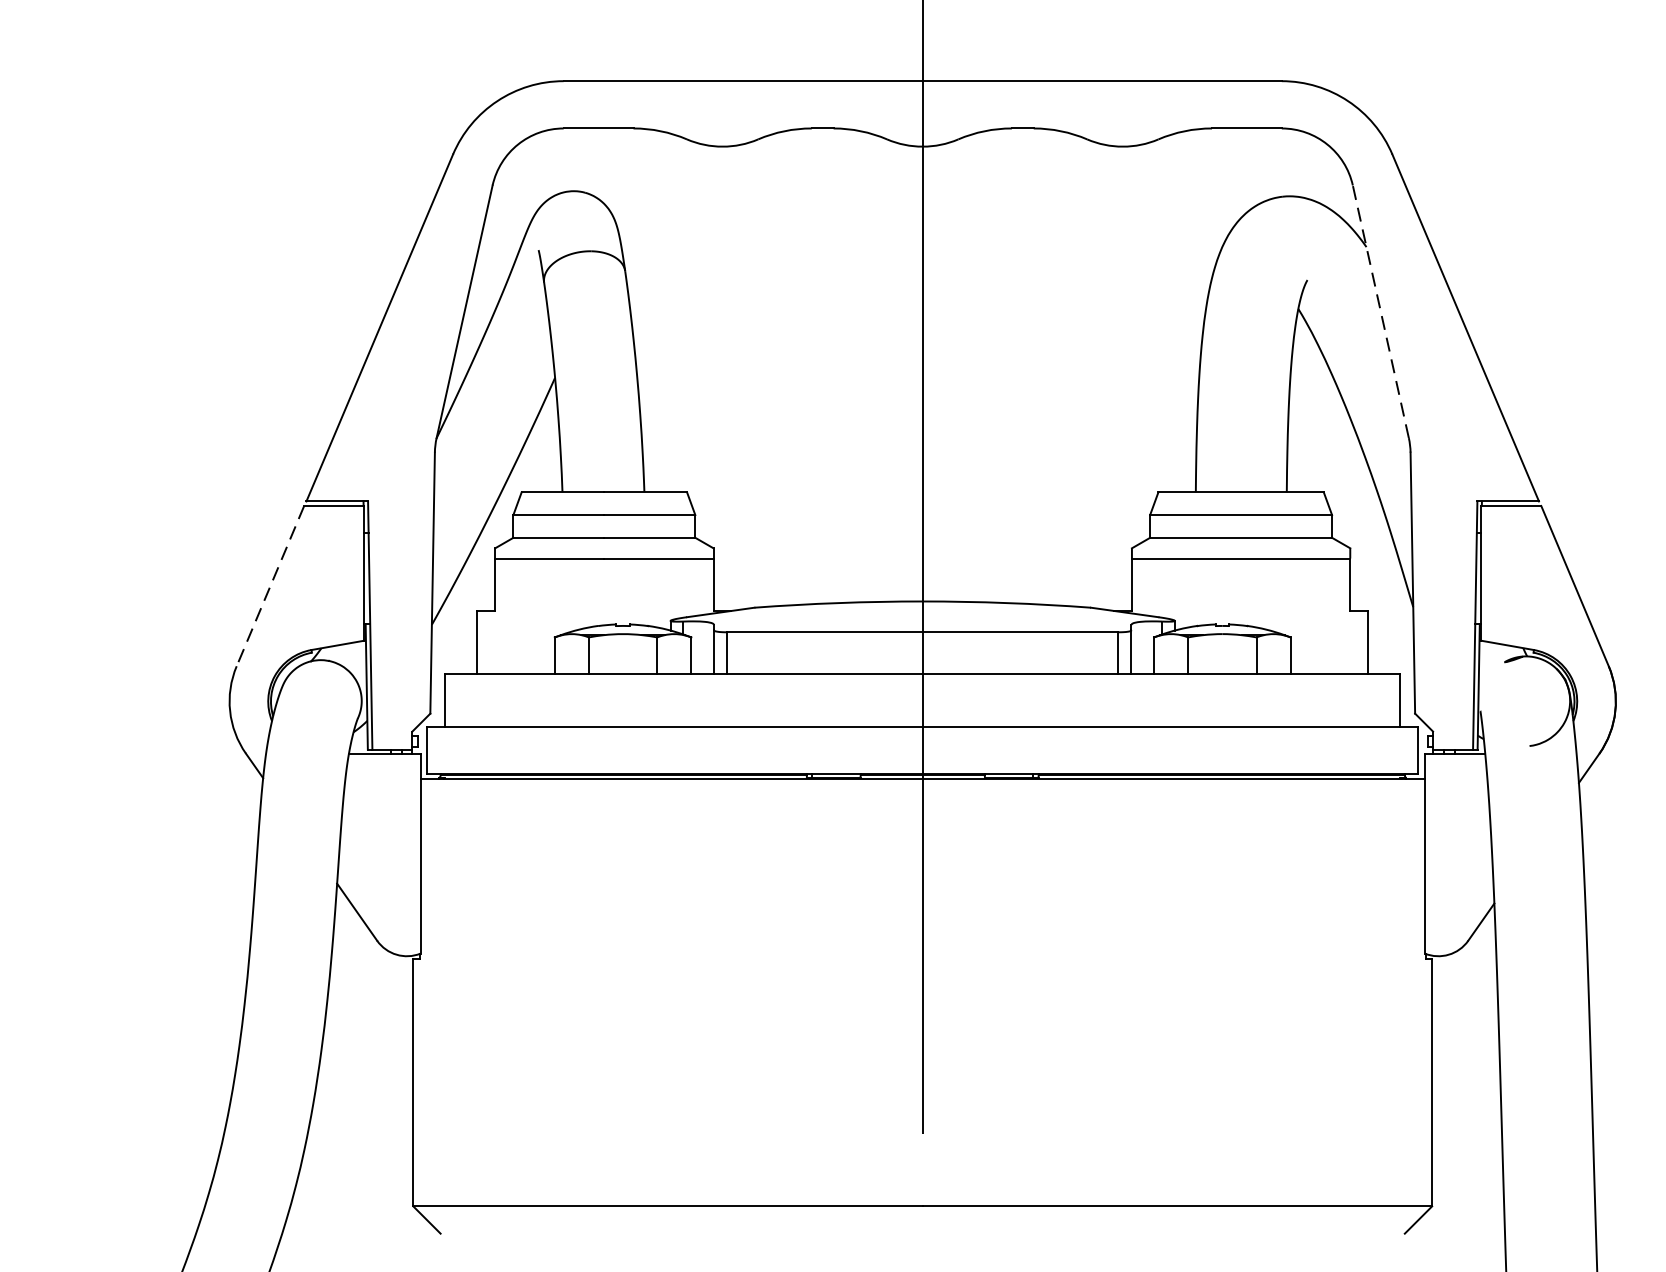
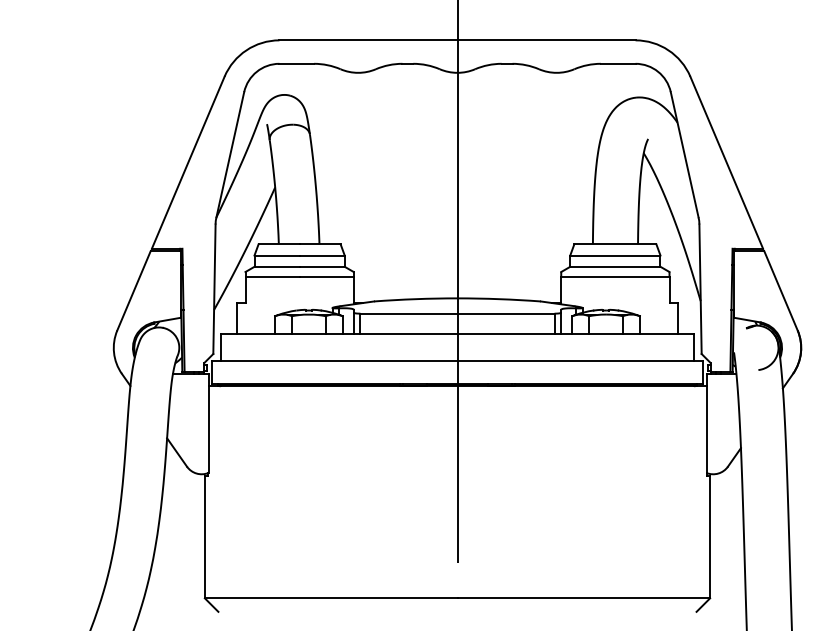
line: (1380, 311) -> (684, 154), dashed -> solid
line: (269, 587) -> (133, 291), dashed -> solid

